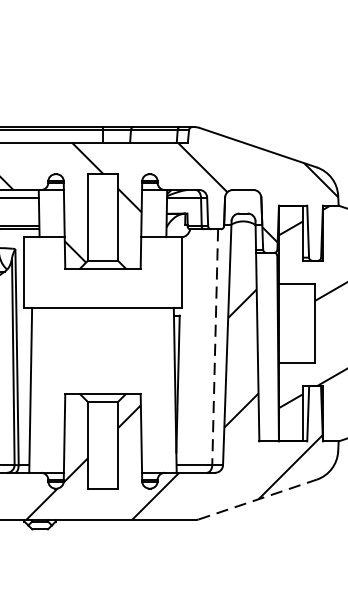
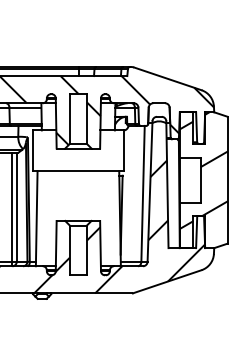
line: (215, 348) -> (143, 194), dashed -> solid
line: (257, 499) -> (167, 281), dashed -> solid

